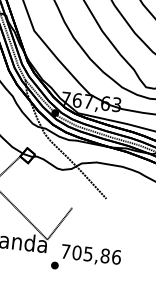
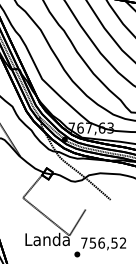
text: (96, 254) -> (107, 242), 705,86 -> 756,52

